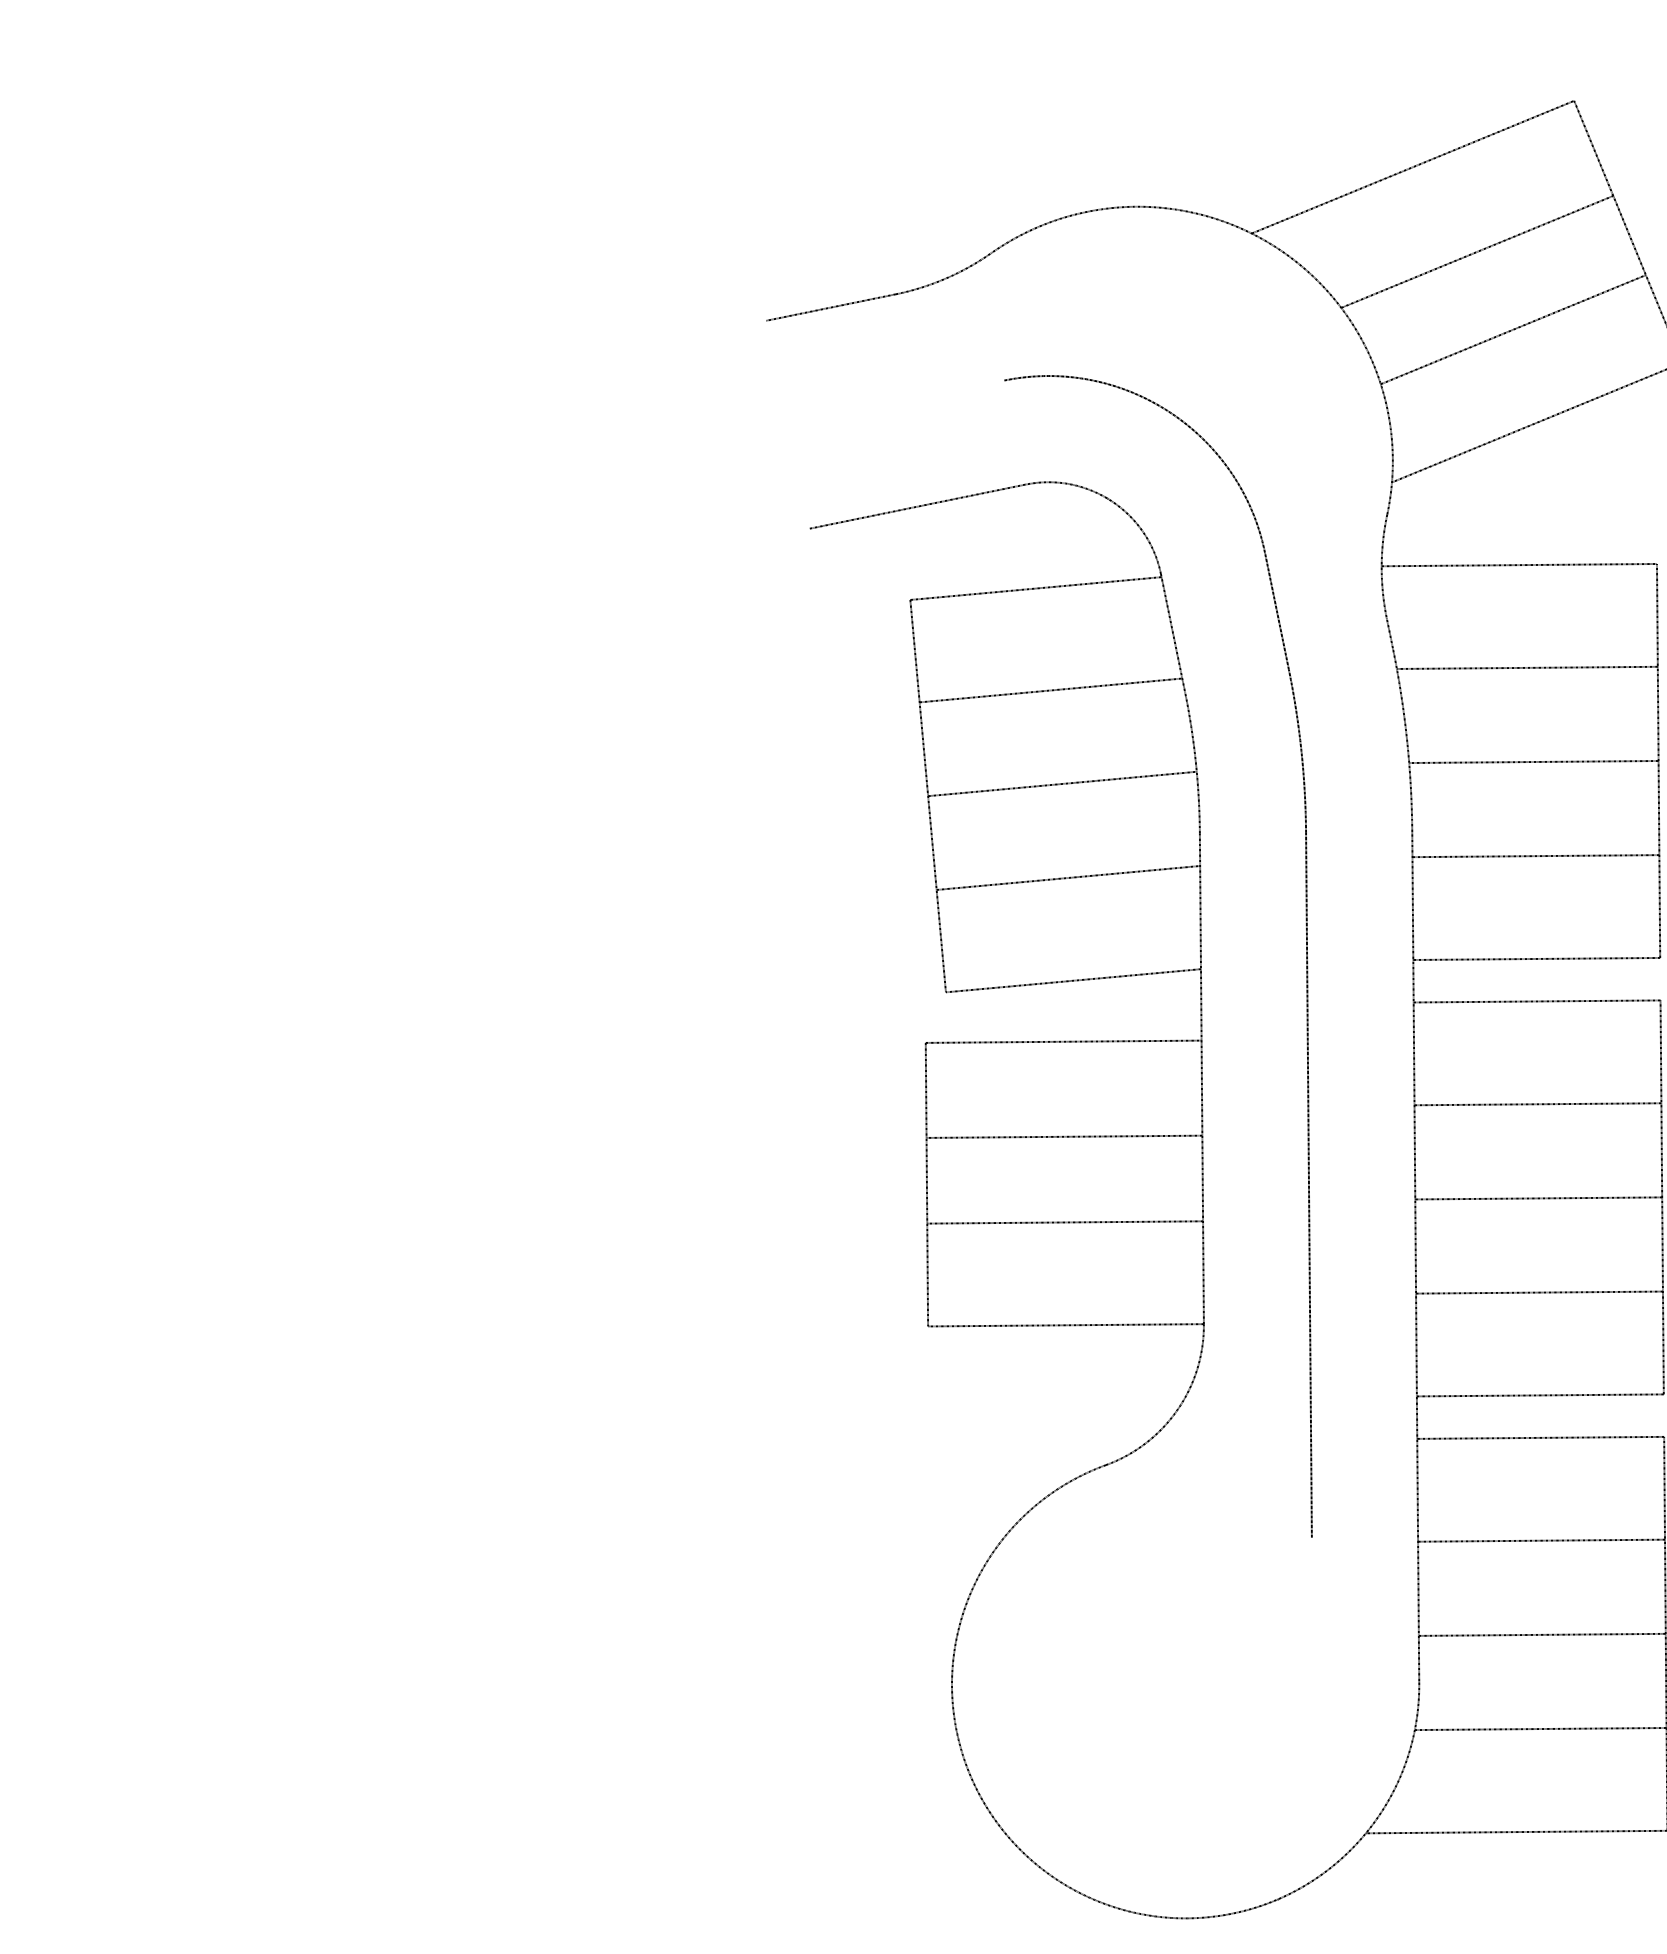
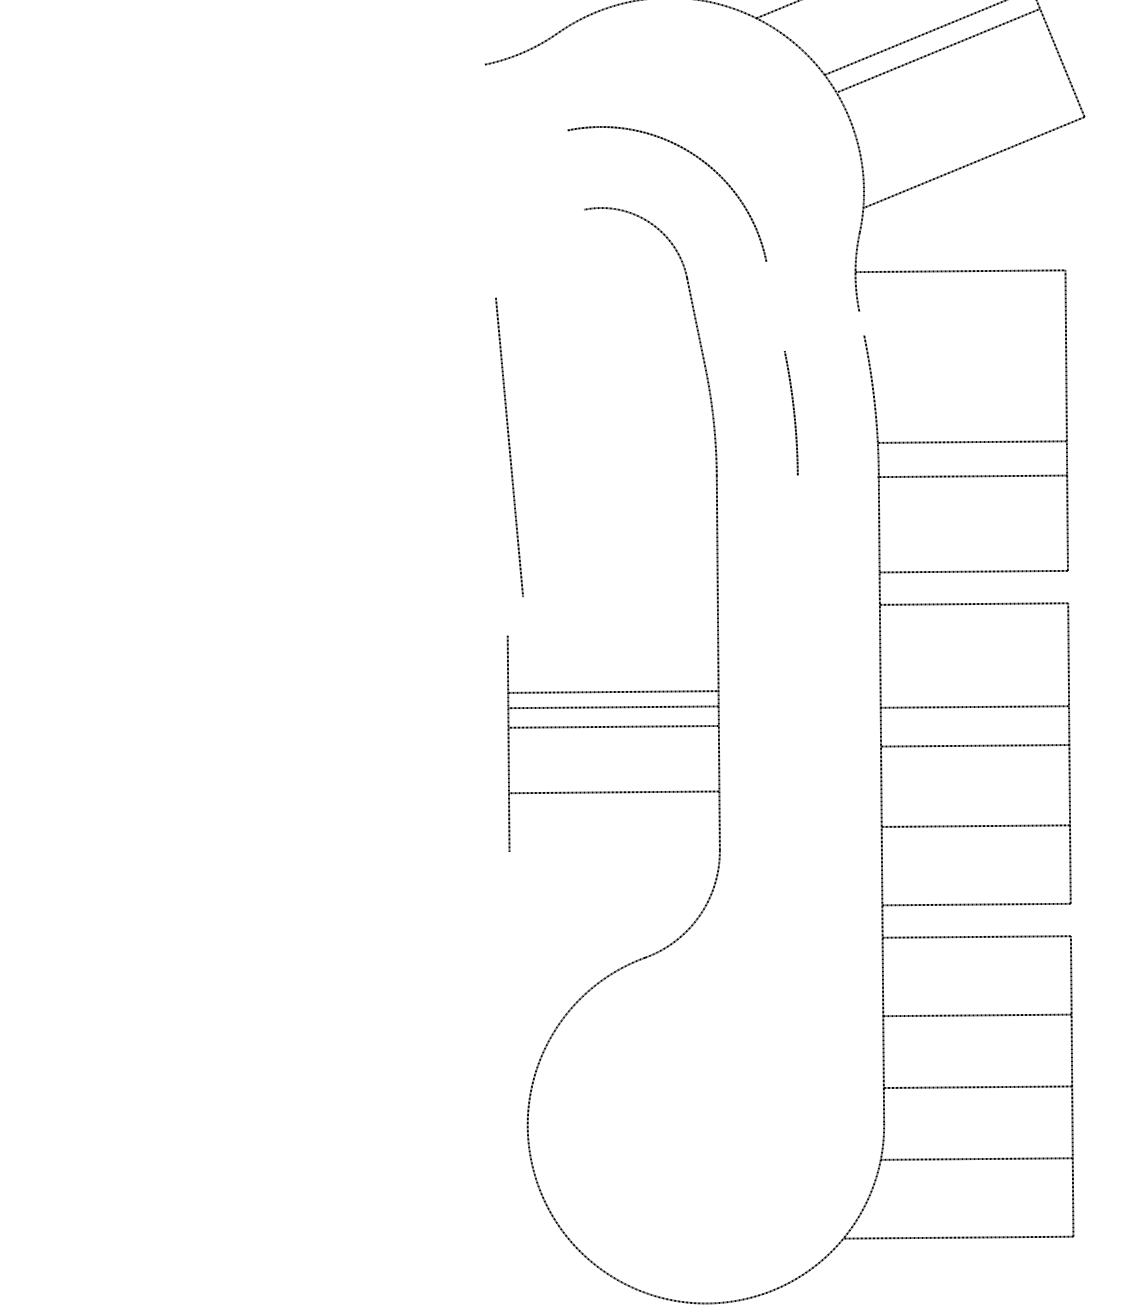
line: (830, 307) -> (435, 74), removed
line: (1512, 329) -> (938, 50), moved
line: (917, 506) -> (501, 226), removed
line: (1035, 588) -> (591, 289), removed
line: (1276, 610) -> (775, 305), removed
line: (1389, 633) -> (861, 323), removed
line: (1526, 667) -> (965, 349), removed
line: (1050, 690) -> (602, 366), removed
line: (1533, 761) -> (972, 475), moved
line: (1062, 783) -> (612, 437), removed
line: (1535, 856) -> (972, 442), moved
line: (1068, 877) -> (616, 509), removed
line: (1072, 980) -> (619, 588), removed
line: (1063, 1041) -> (613, 691), moved
line: (1537, 1104) -> (975, 745), moved
line: (1308, 1184) -> (799, 743), removed
line: (1538, 1198) -> (974, 707), moved
line: (1065, 1222) -> (613, 726), moved
line: (1065, 1325) -> (613, 792), moved

